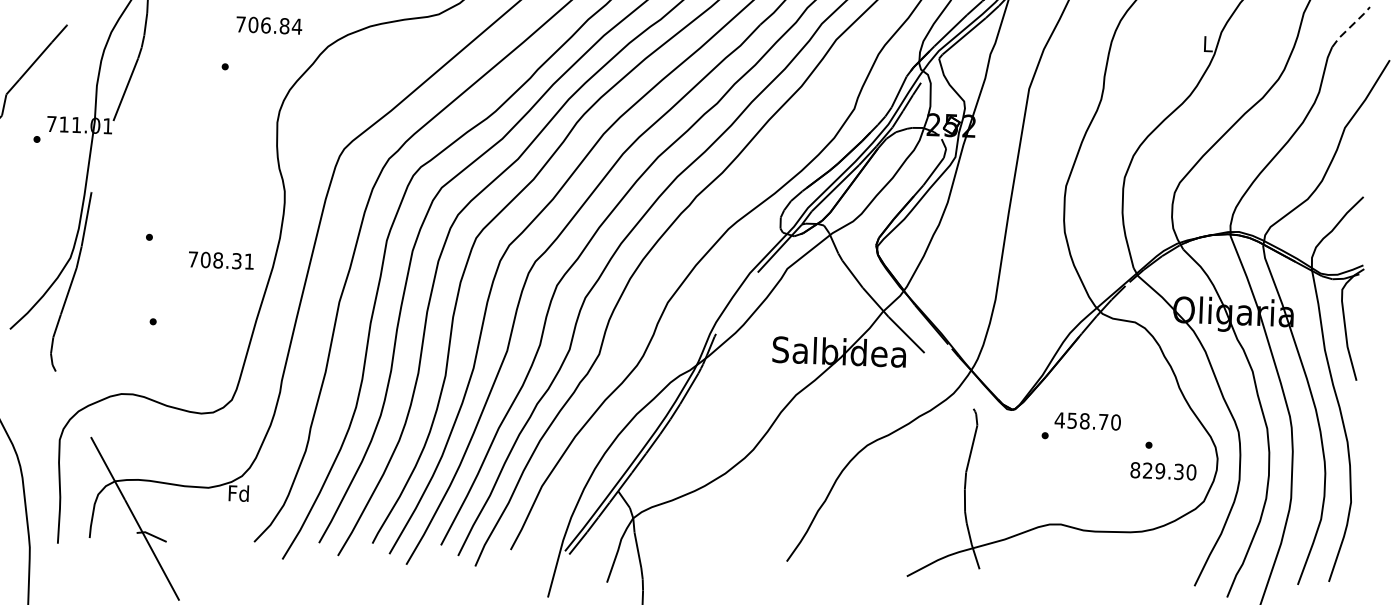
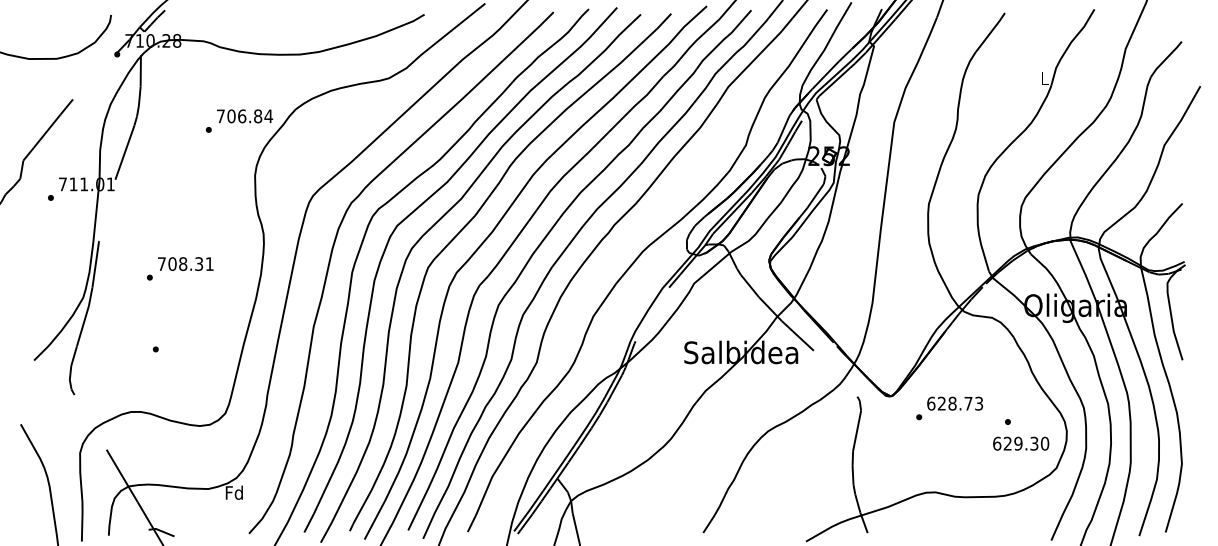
text: (269, 25) -> (245, 116), moved
line: (1351, 26) -> (1166, 58), dashed -> solid
text: (220, 261) -> (185, 264), moved
text: (1087, 421) -> (954, 403), 458.70 -> 628.73
text: (1135, 469) -> (997, 443), 829.30 -> 629.30

